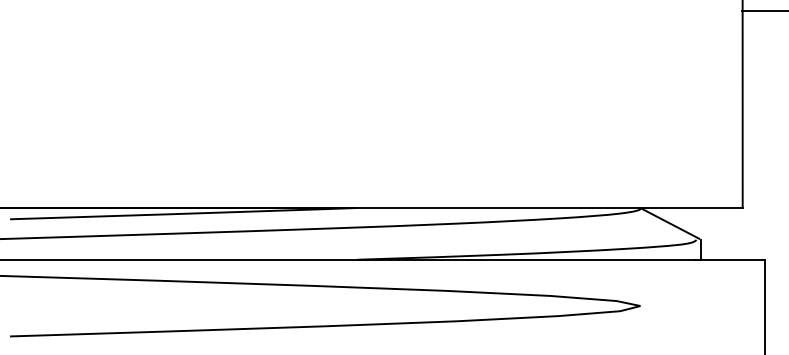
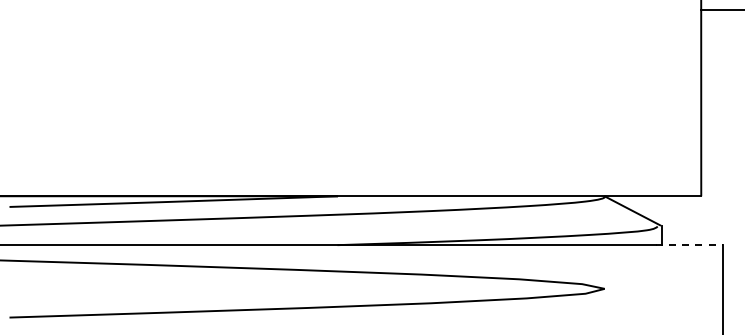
line: (730, 260) -> (689, 245), solid -> dashed

